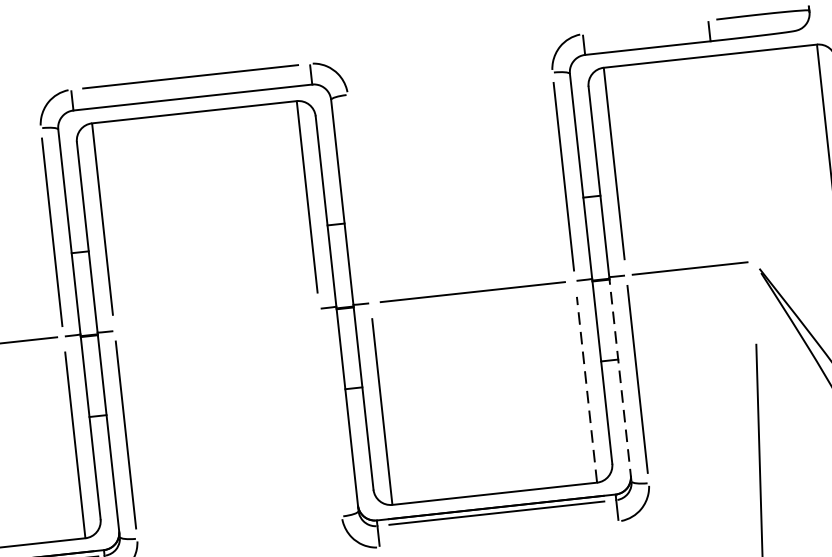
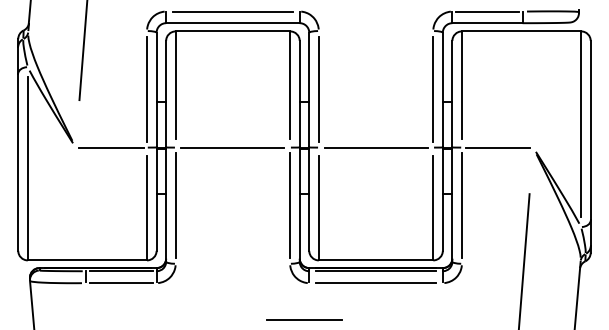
line: (645, 27) -> (487, 11), added
line: (358, 197) -> (318, 88), added
line: (216, 319) -> (232, 147), added
line: (620, 378) -> (452, 204), dashed -> solid
line: (587, 389) -> (433, 208), dashed -> solid
line: (331, 412) -> (290, 205), added
line: (498, 535) -> (375, 283), added

